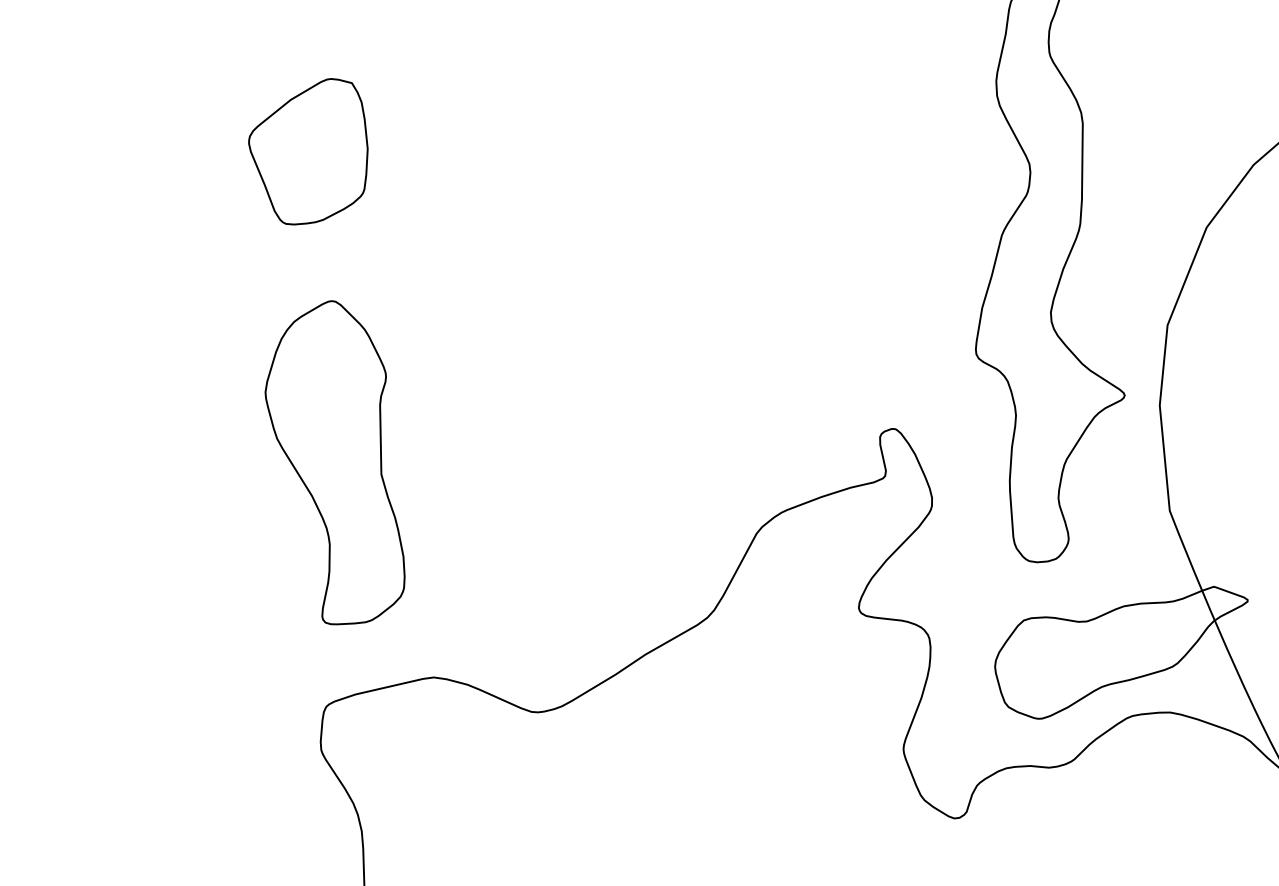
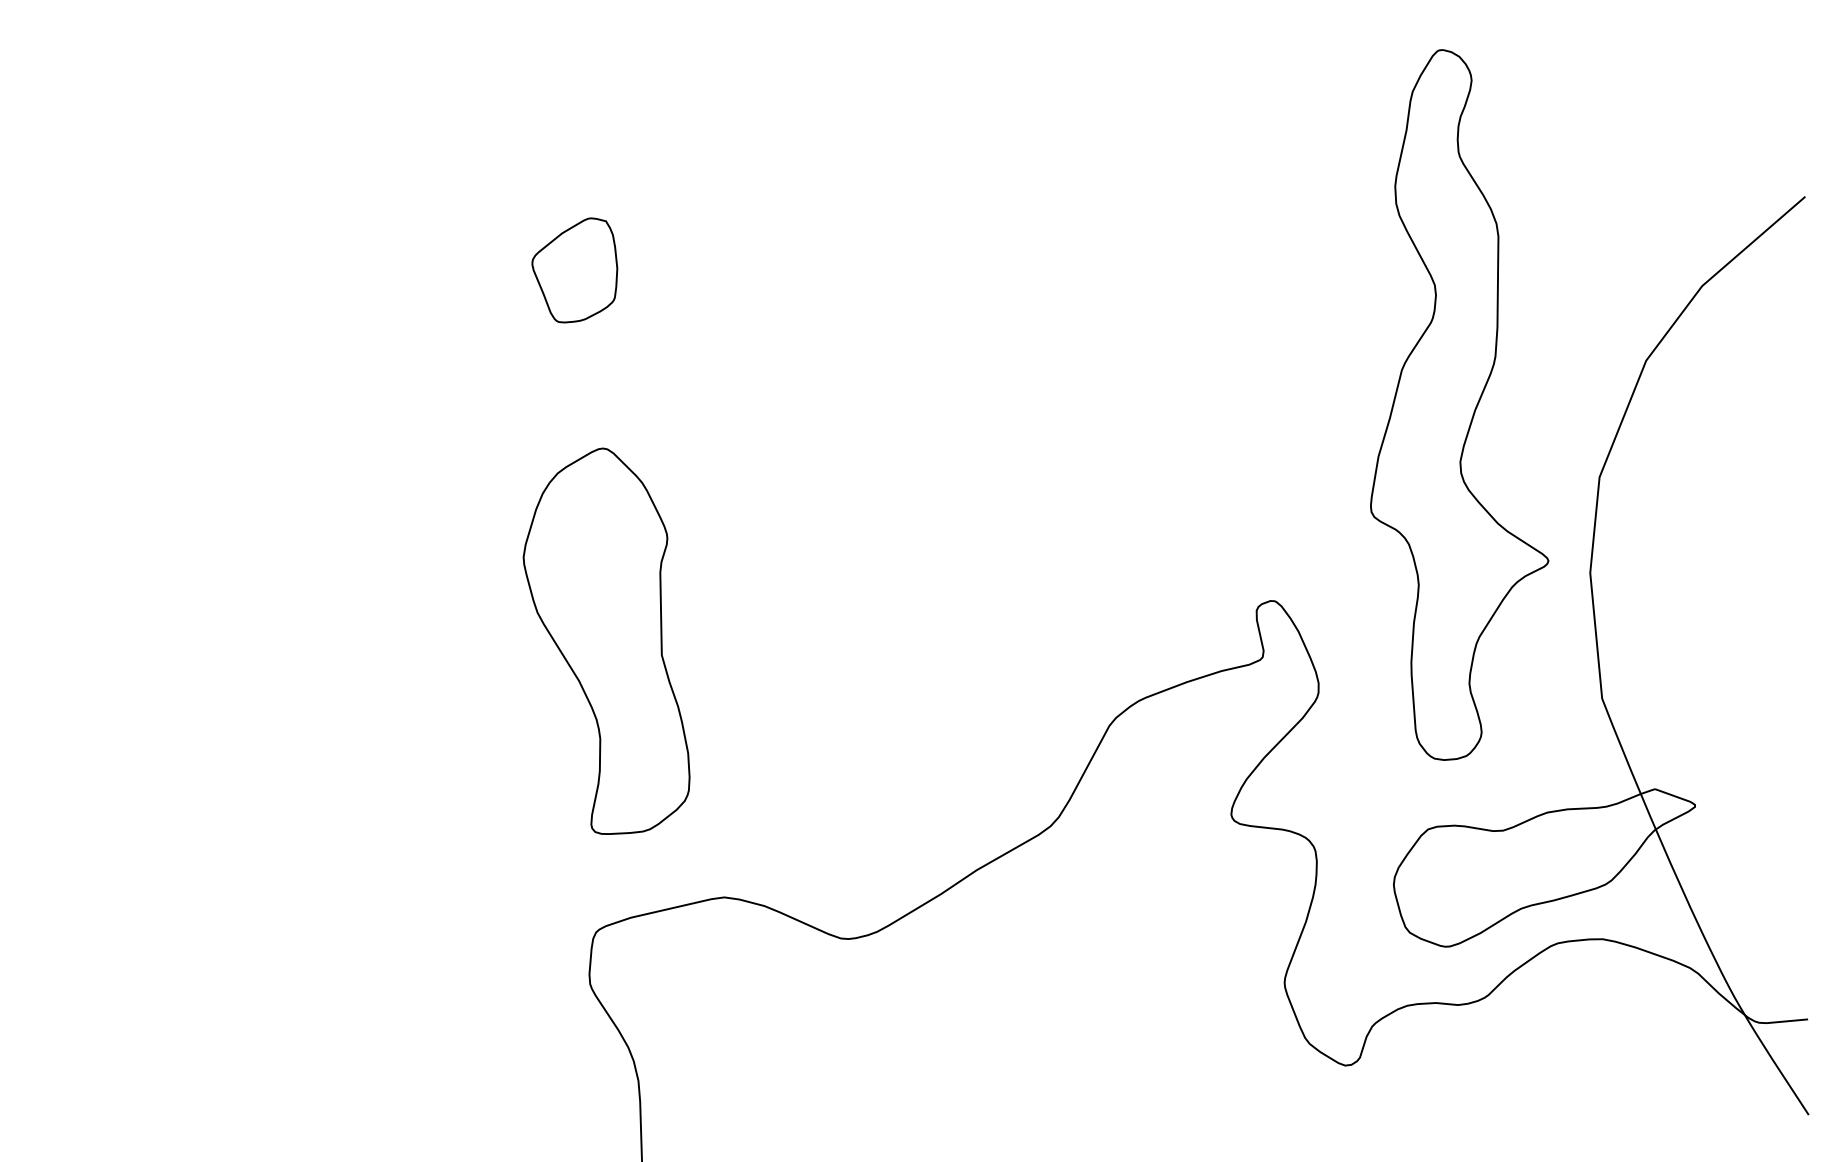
part: (308, 151) -> (574, 270), size x0.6

